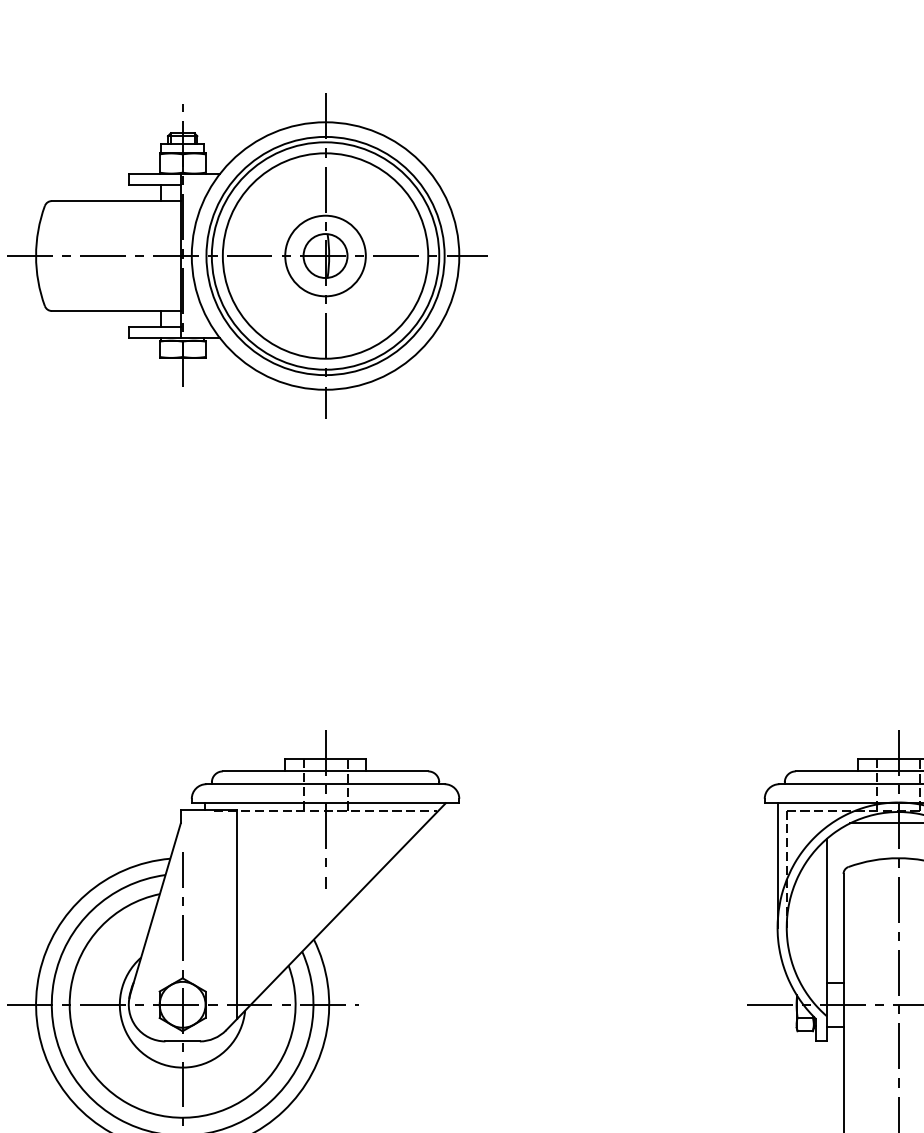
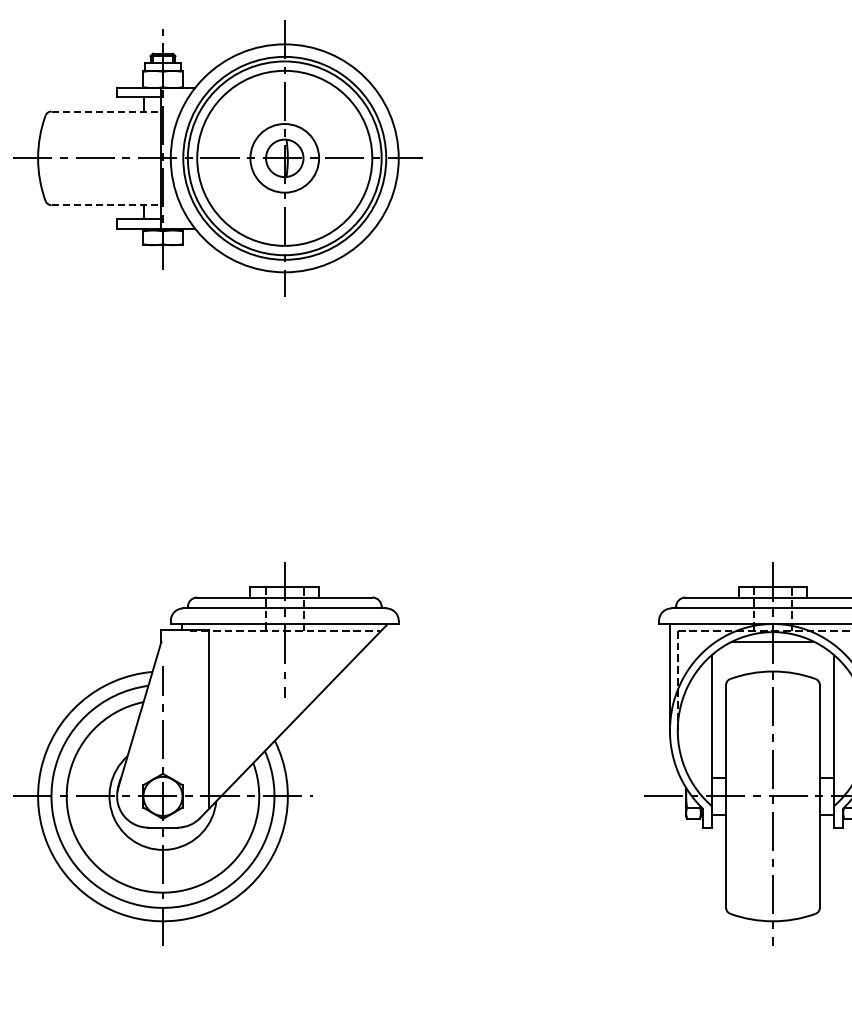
line: (116, 201) -> (106, 111), solid -> dashed
line: (116, 311) -> (106, 205), solid -> dashed

